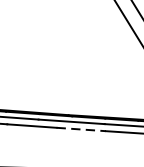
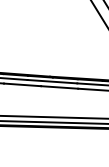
line: (81, 129) -> (59, 87), dashed -> solid

